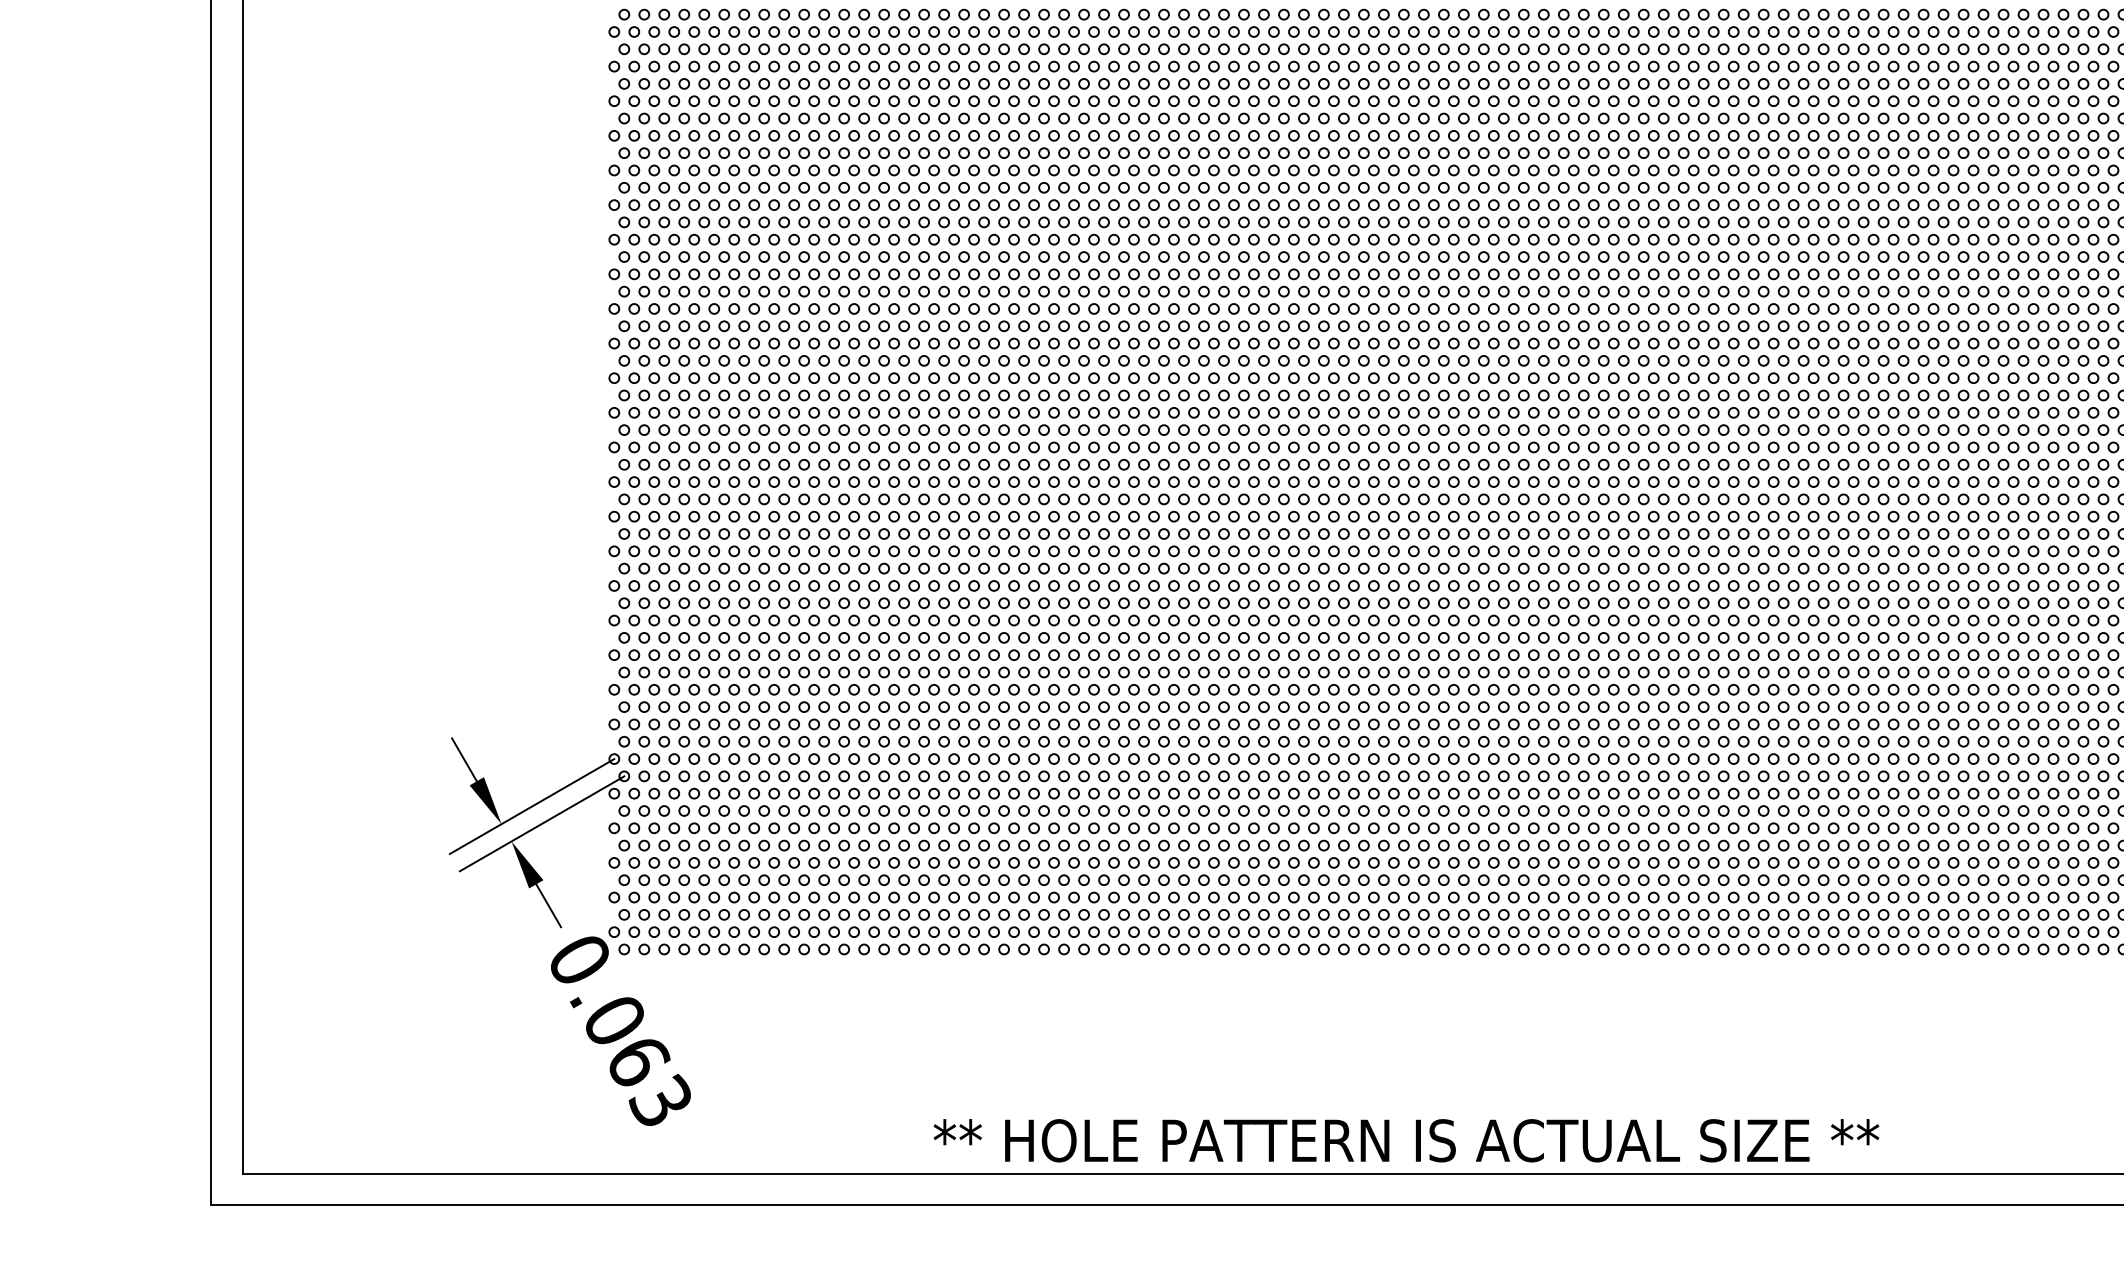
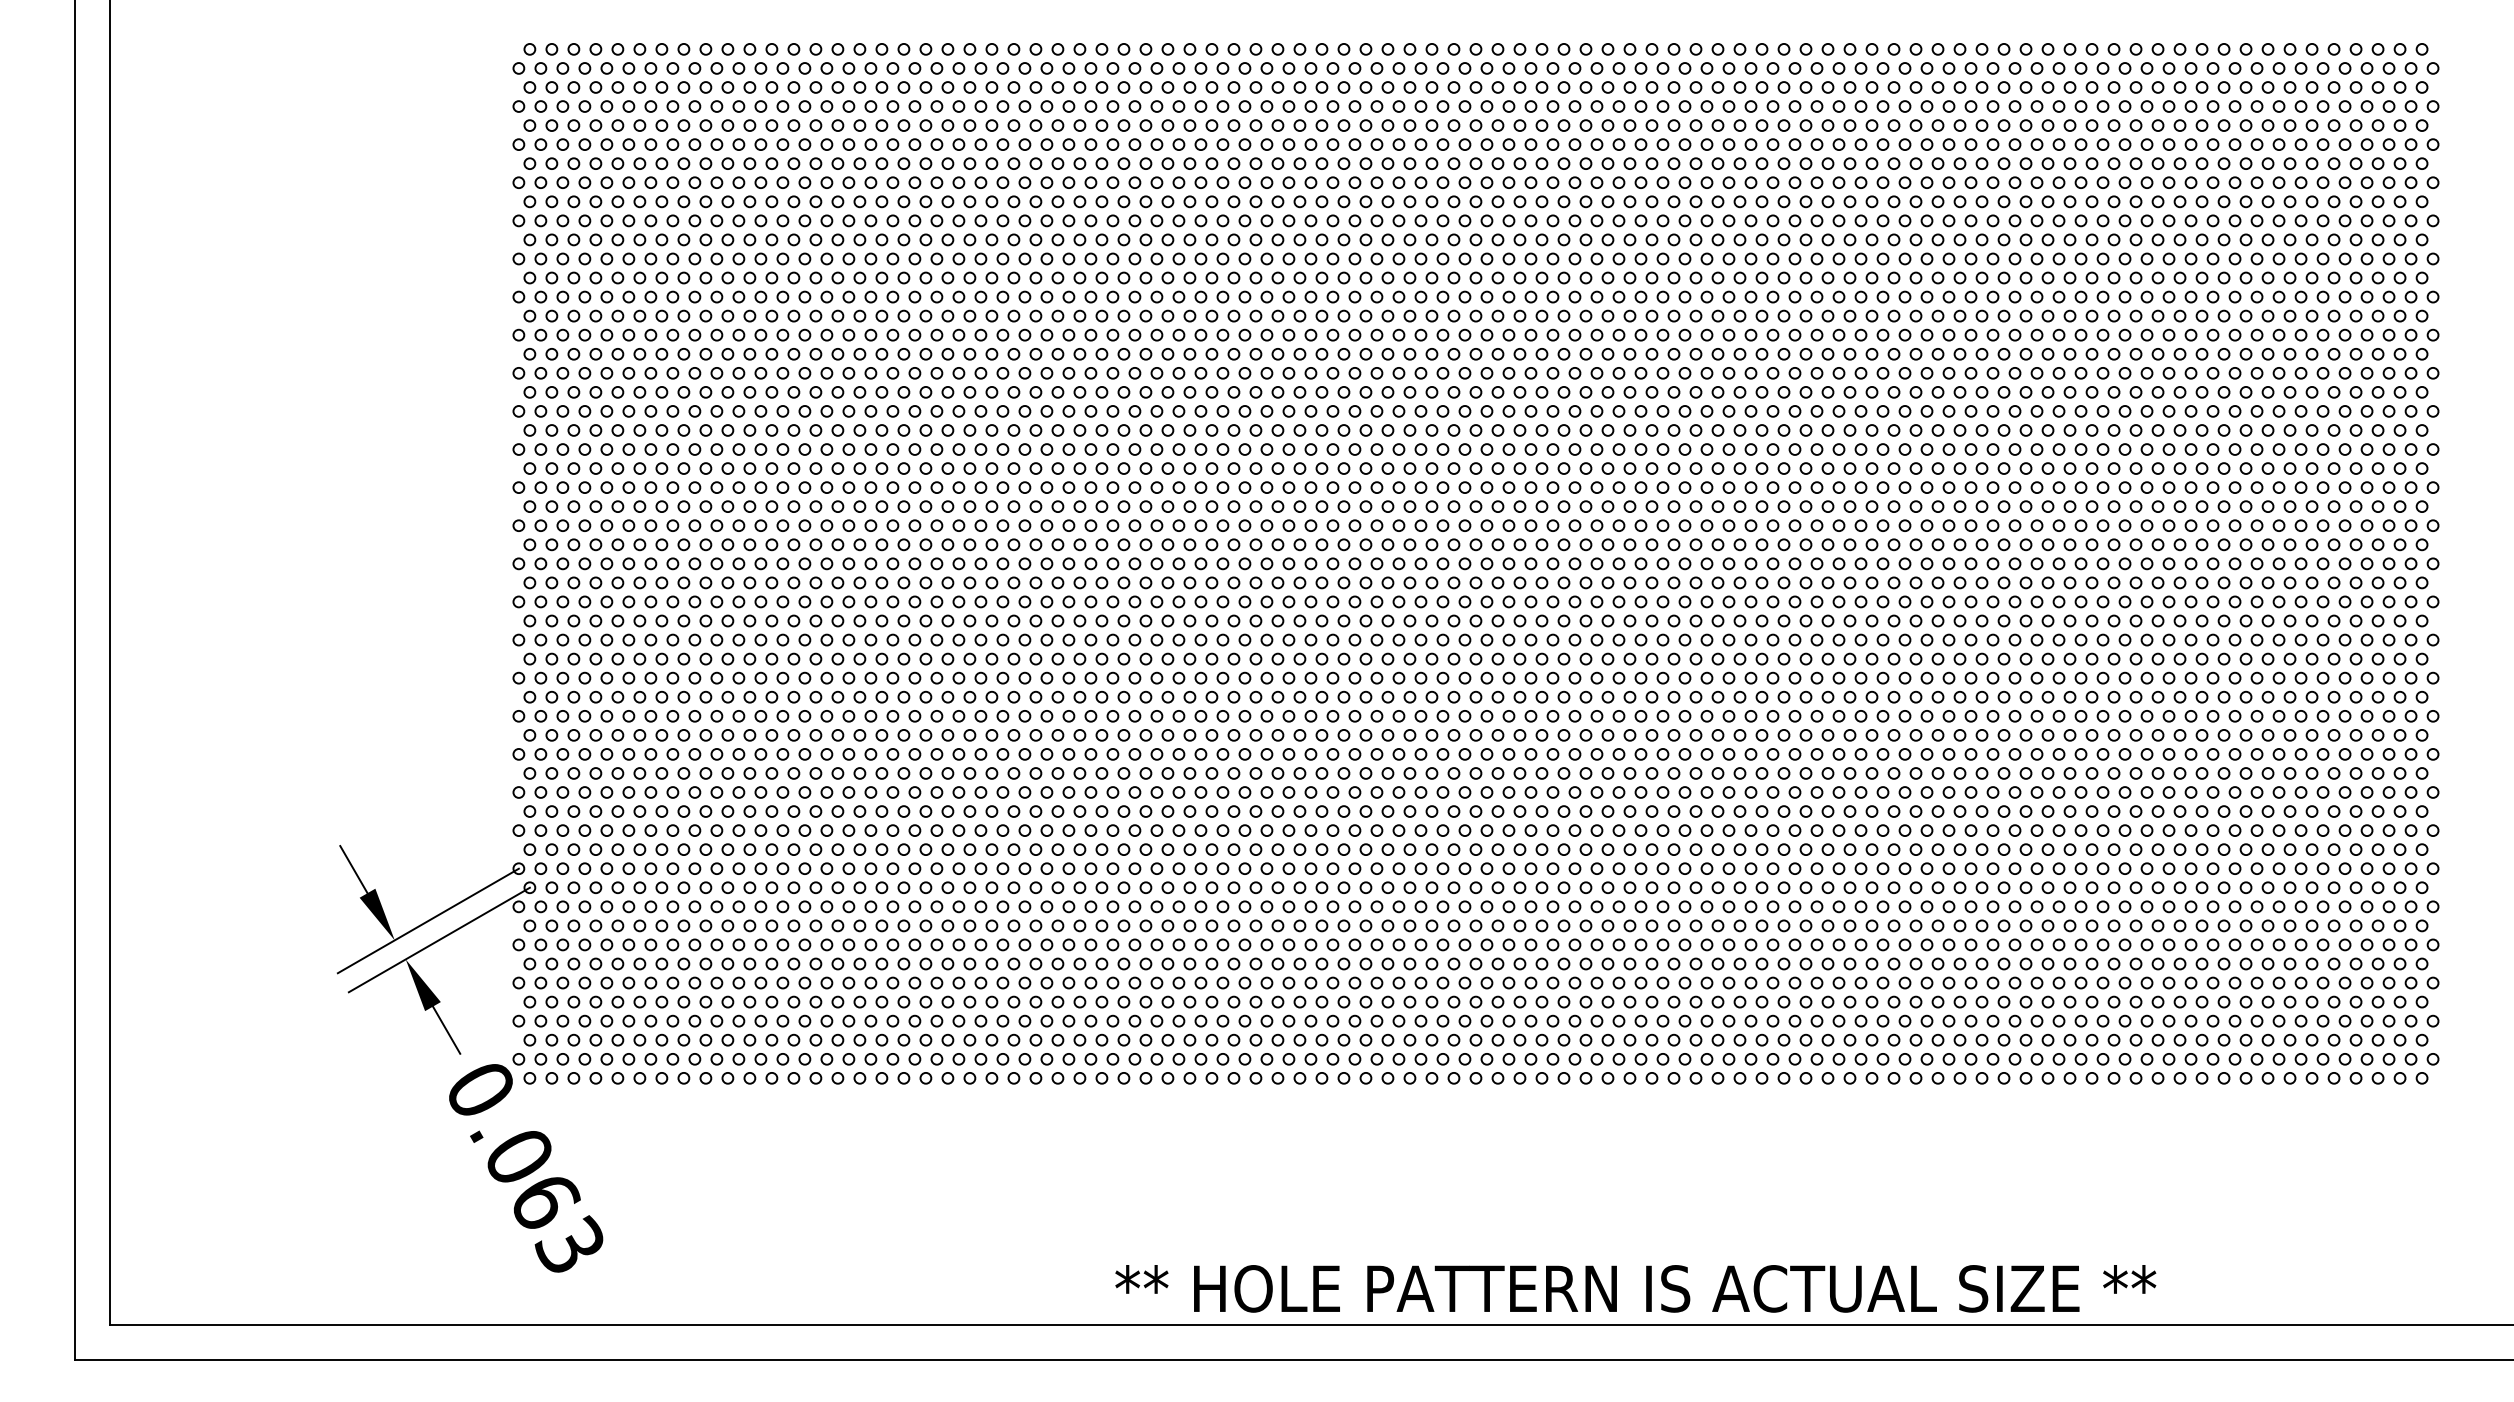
text: (1406, 1140) -> (1635, 1288), moved

